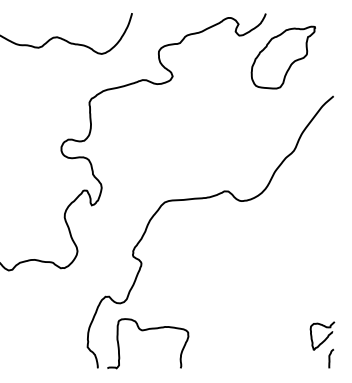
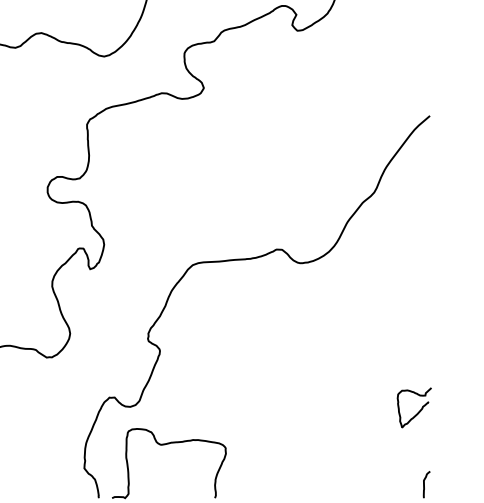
part: (282, 57) -> (358, 61), removed
curve: (325, 338) -> (418, 411), moved

